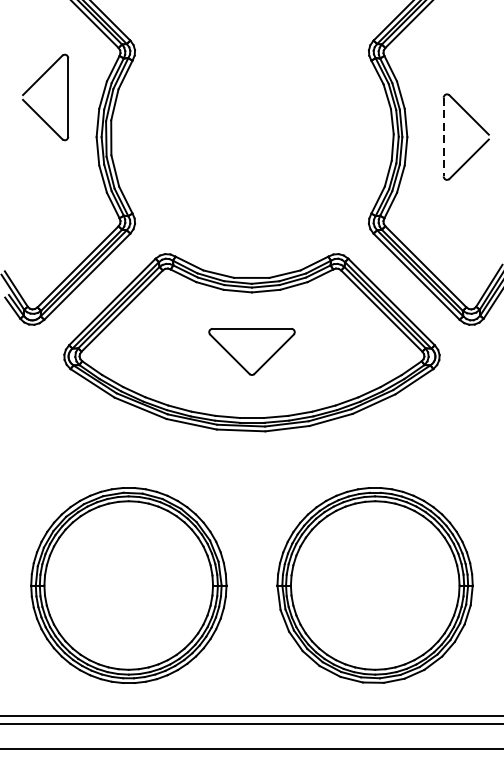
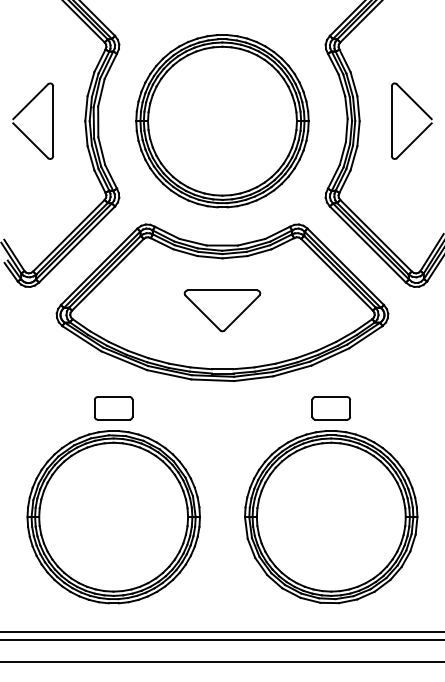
part: (34, 85) -> (23, 110), moved
part: (252, 137) -> (222, 121), added
line: (443, 137) -> (391, 121), dashed -> solid
part: (128, 462) -> (113, 408), added
part: (375, 462) -> (331, 408), added

